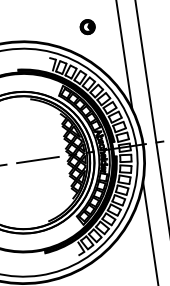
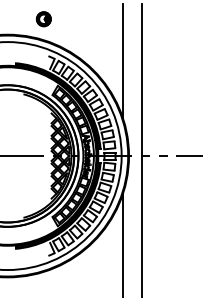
part: (87, 27) -> (43, 19), moved

